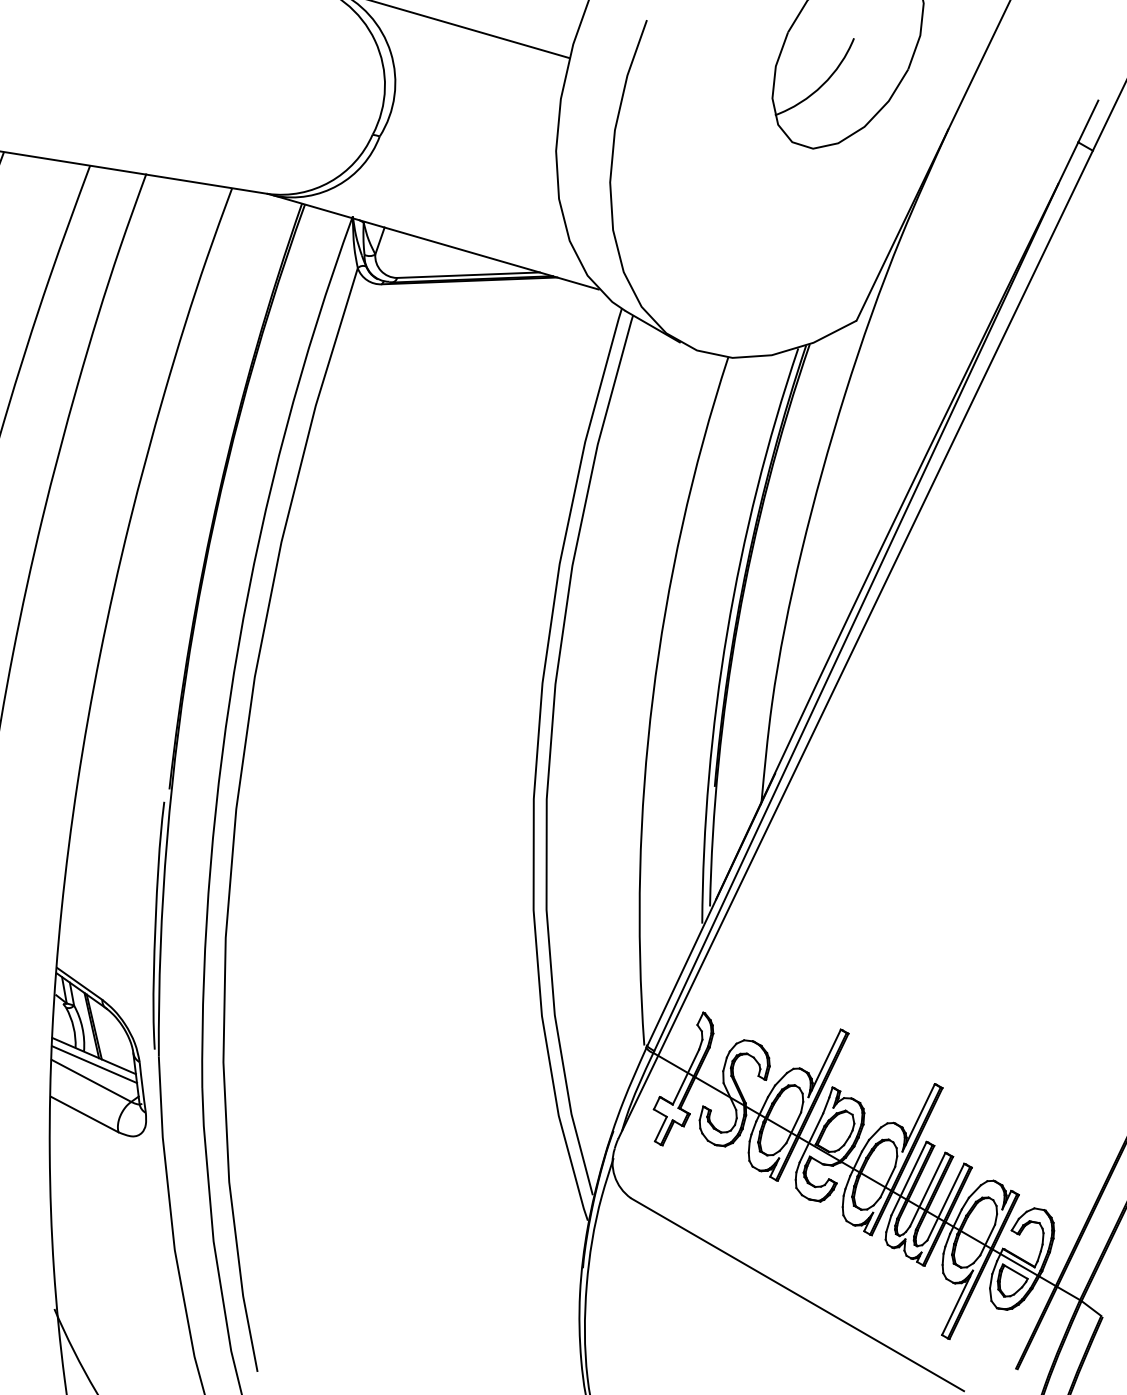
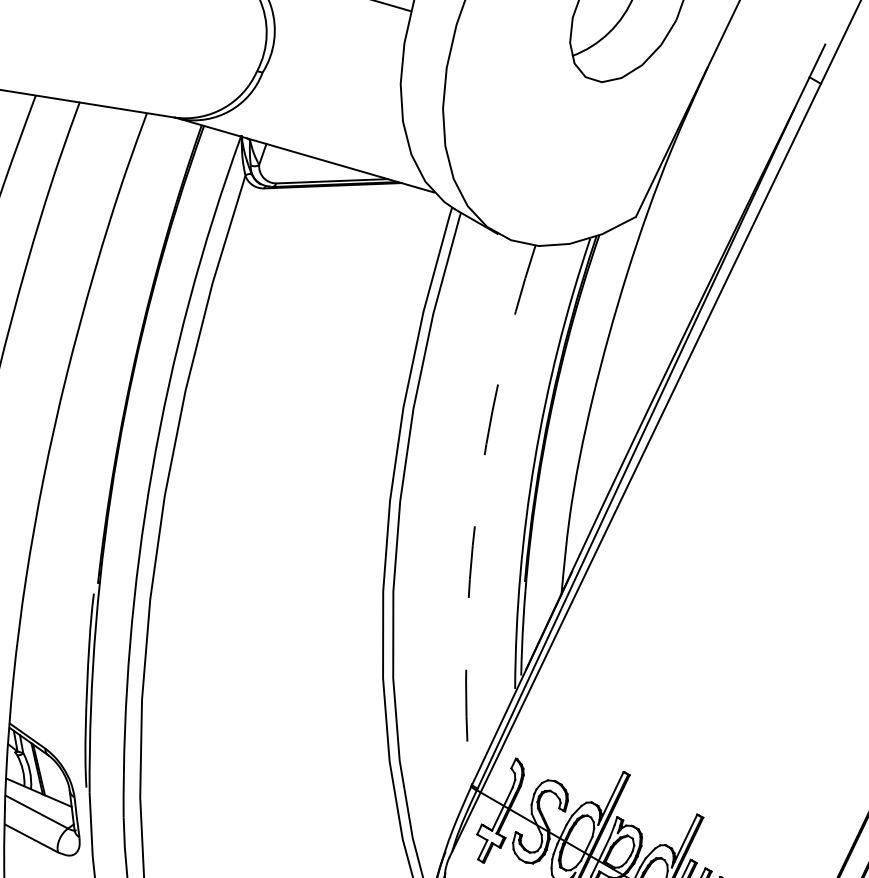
arc: (652, 697) -> (476, 511), solid -> dashed
line: (94, 1064) -> (39, 799), removed

